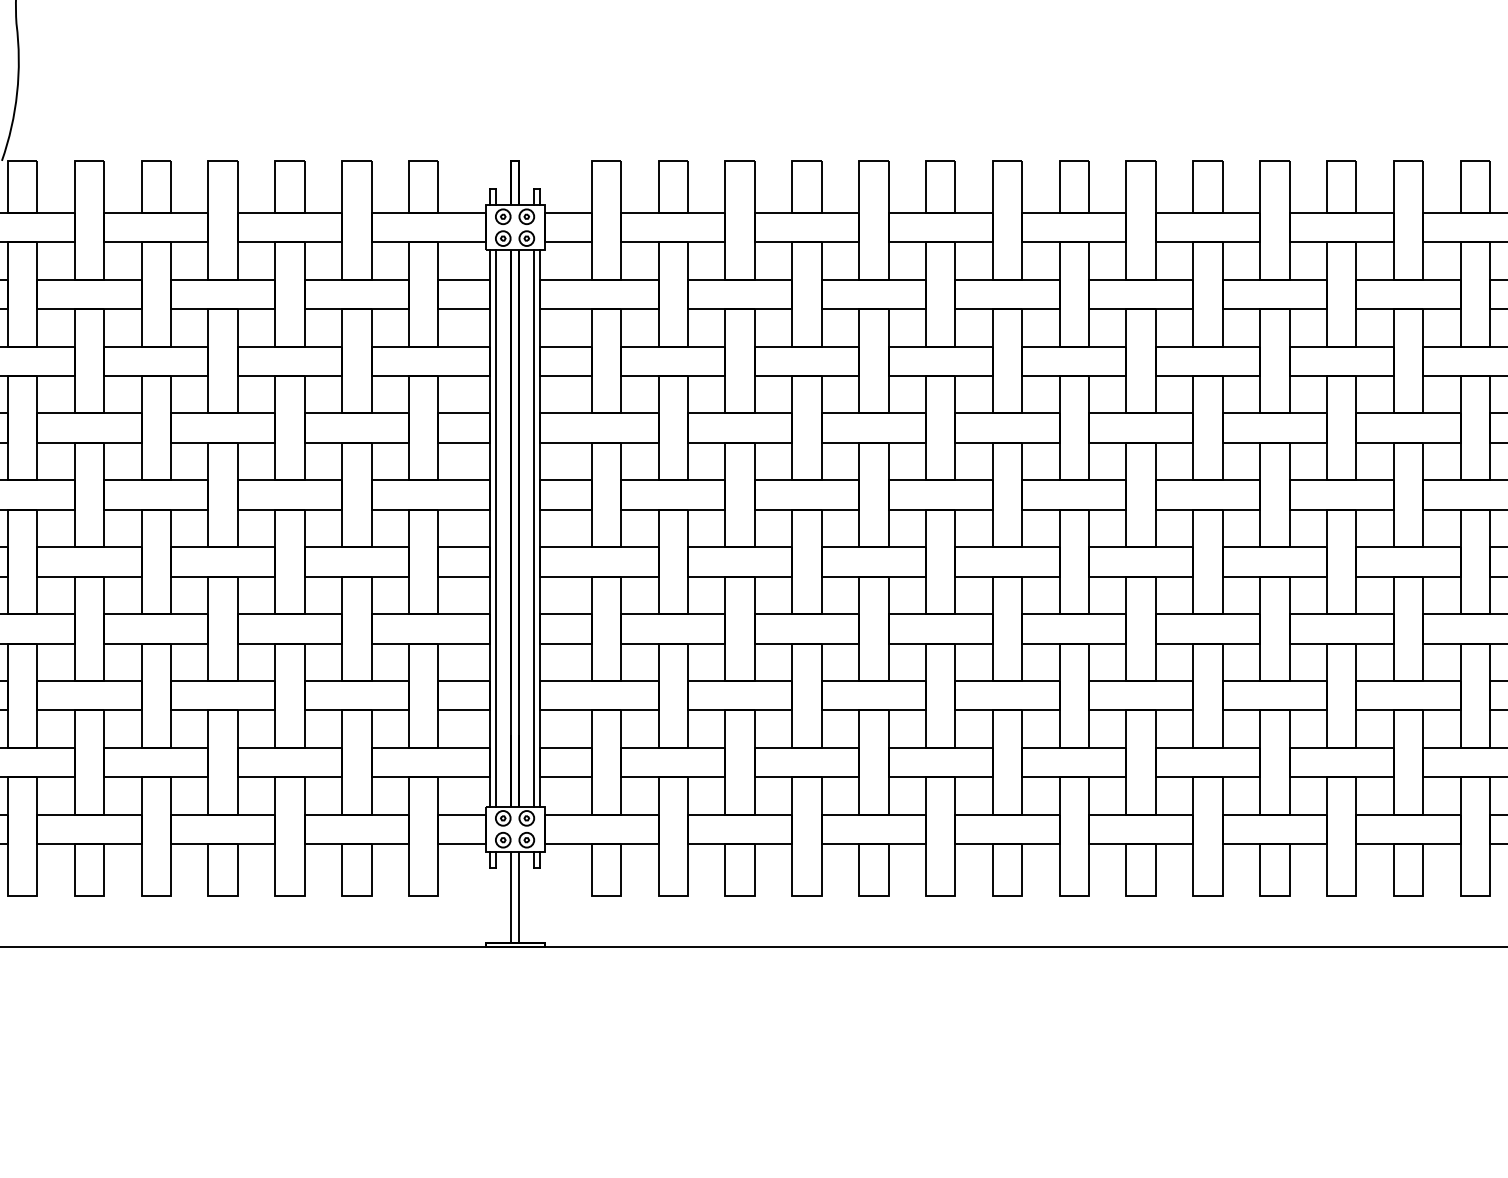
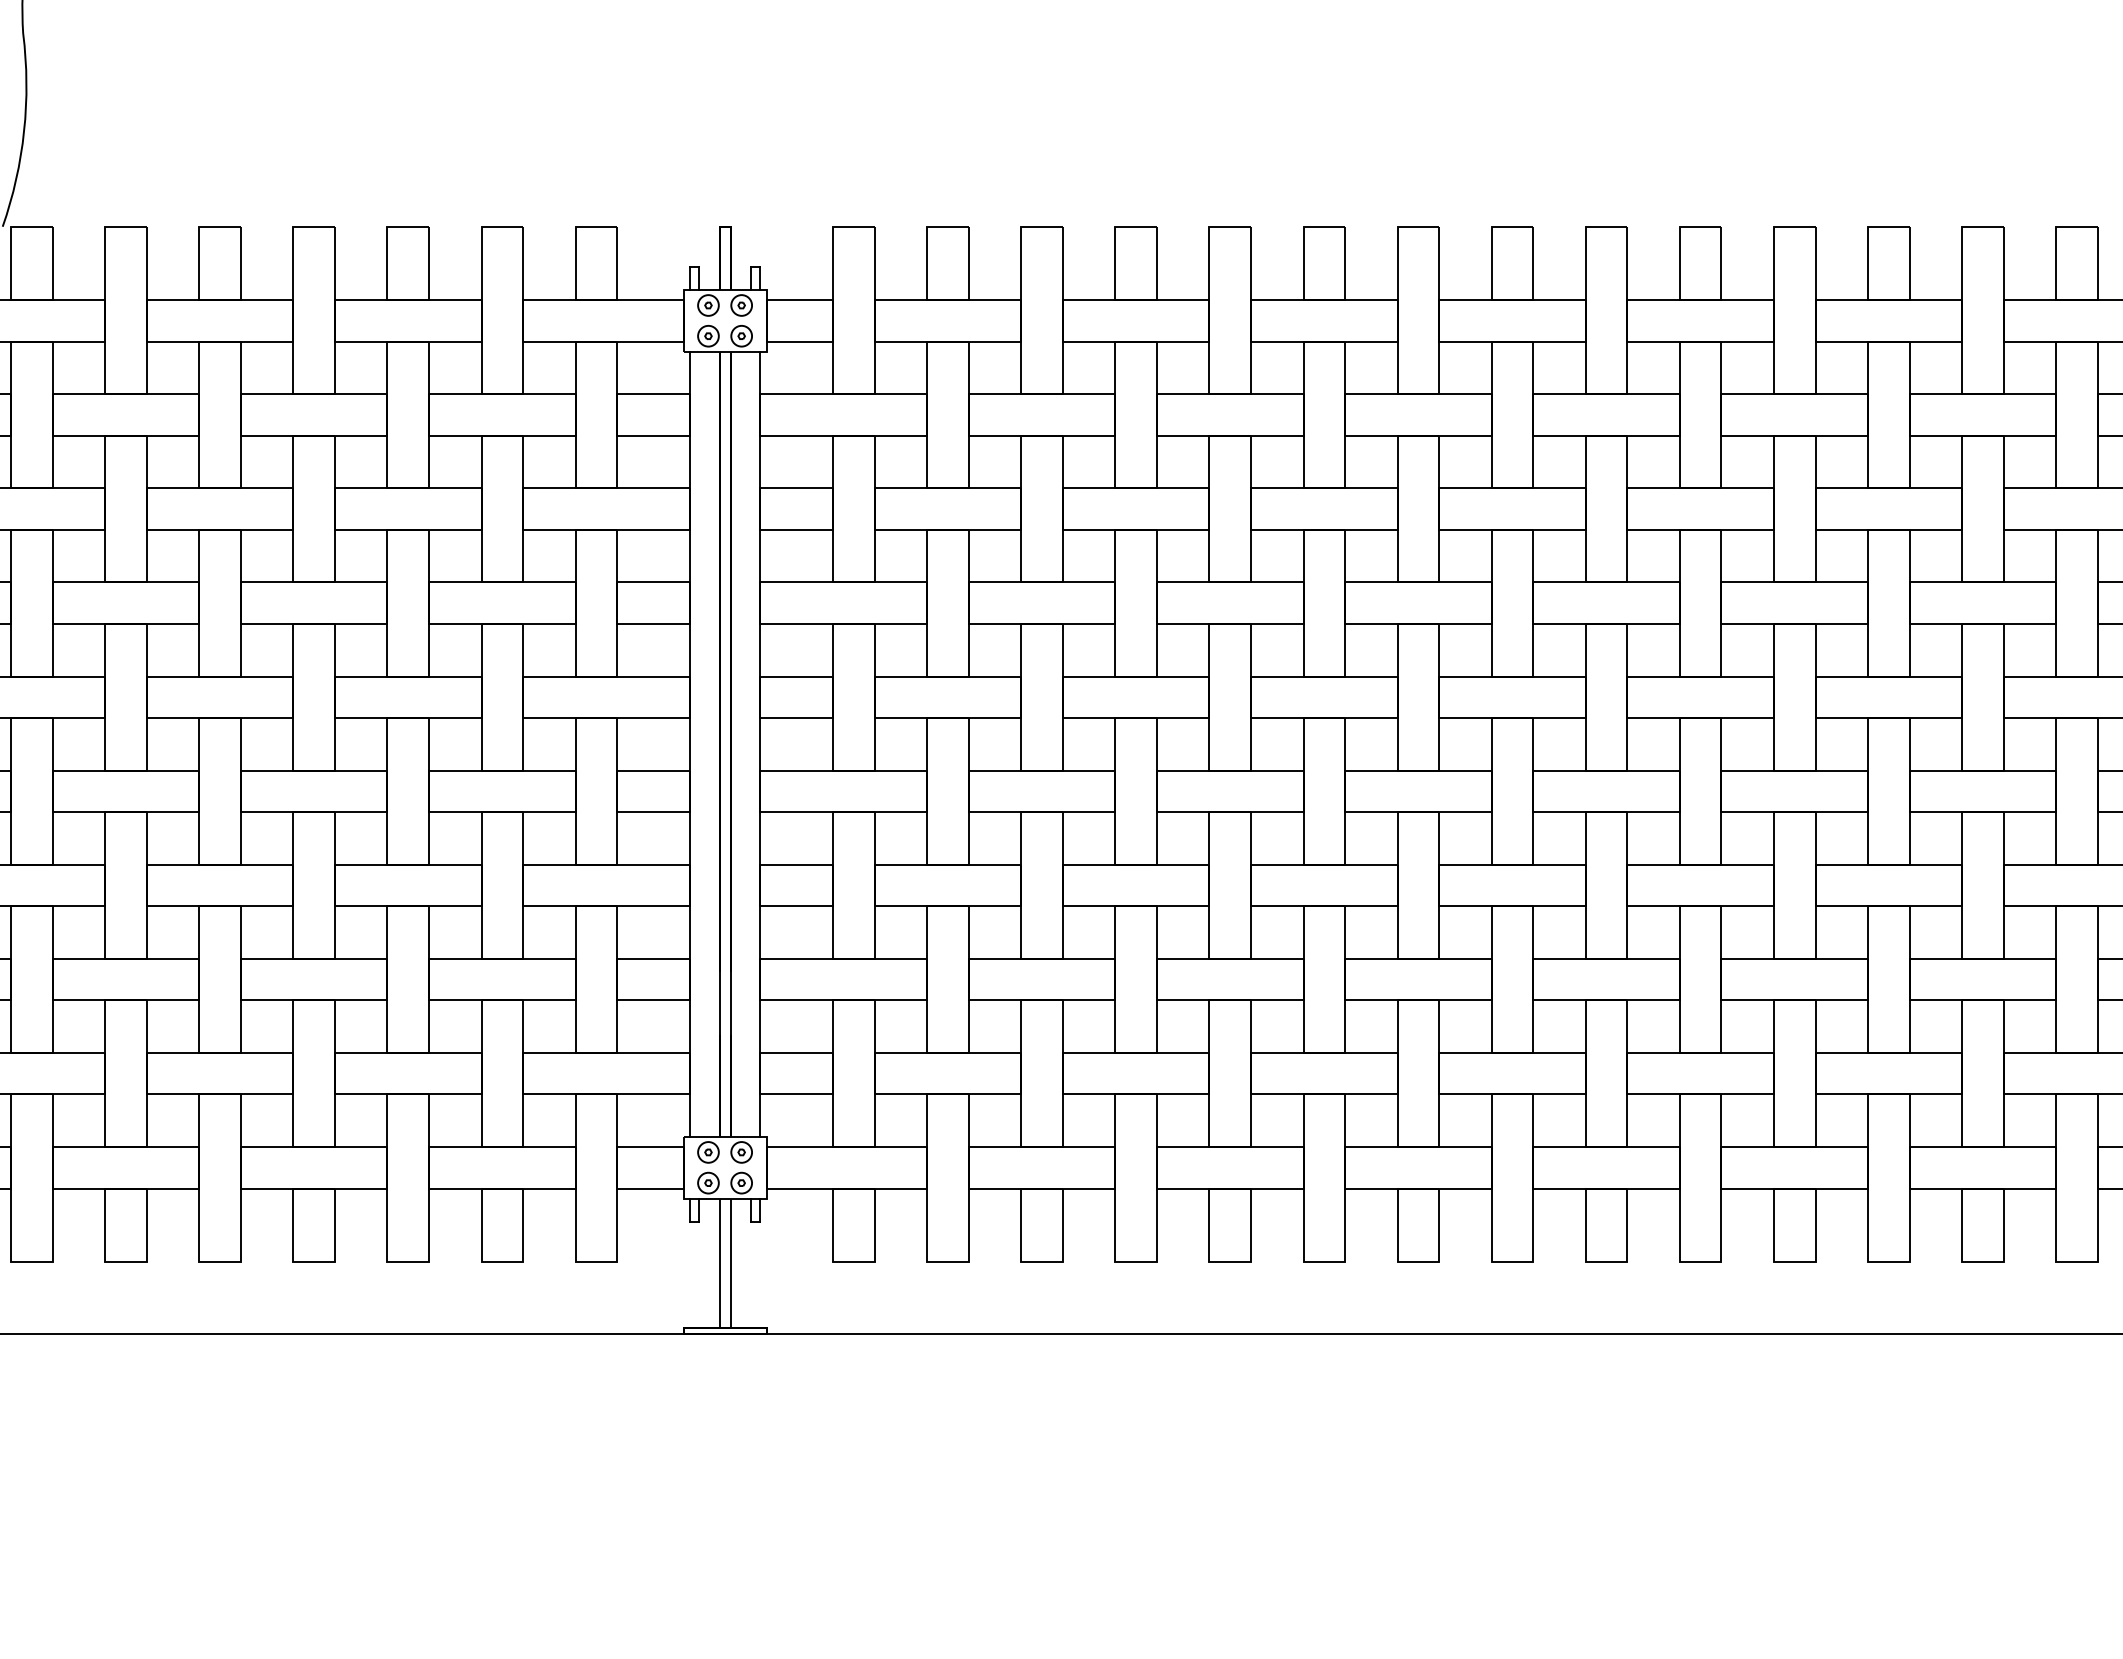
line: (496, 528) -> (698, 744), removed
line: (533, 528) -> (751, 744), removed

